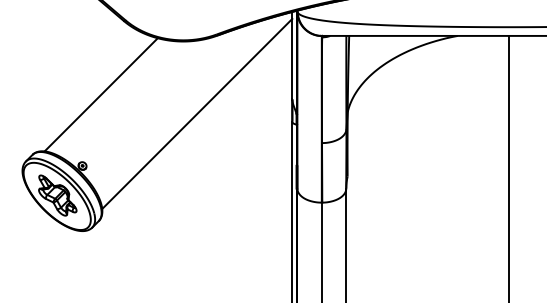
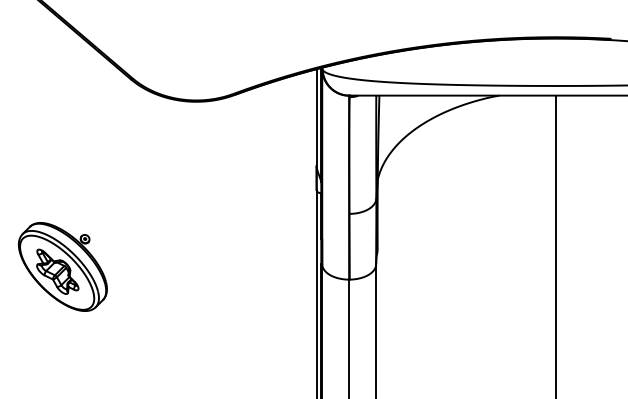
line: (101, 94) -> (105, 160), removed
line: (197, 113) -> (211, 181), removed

